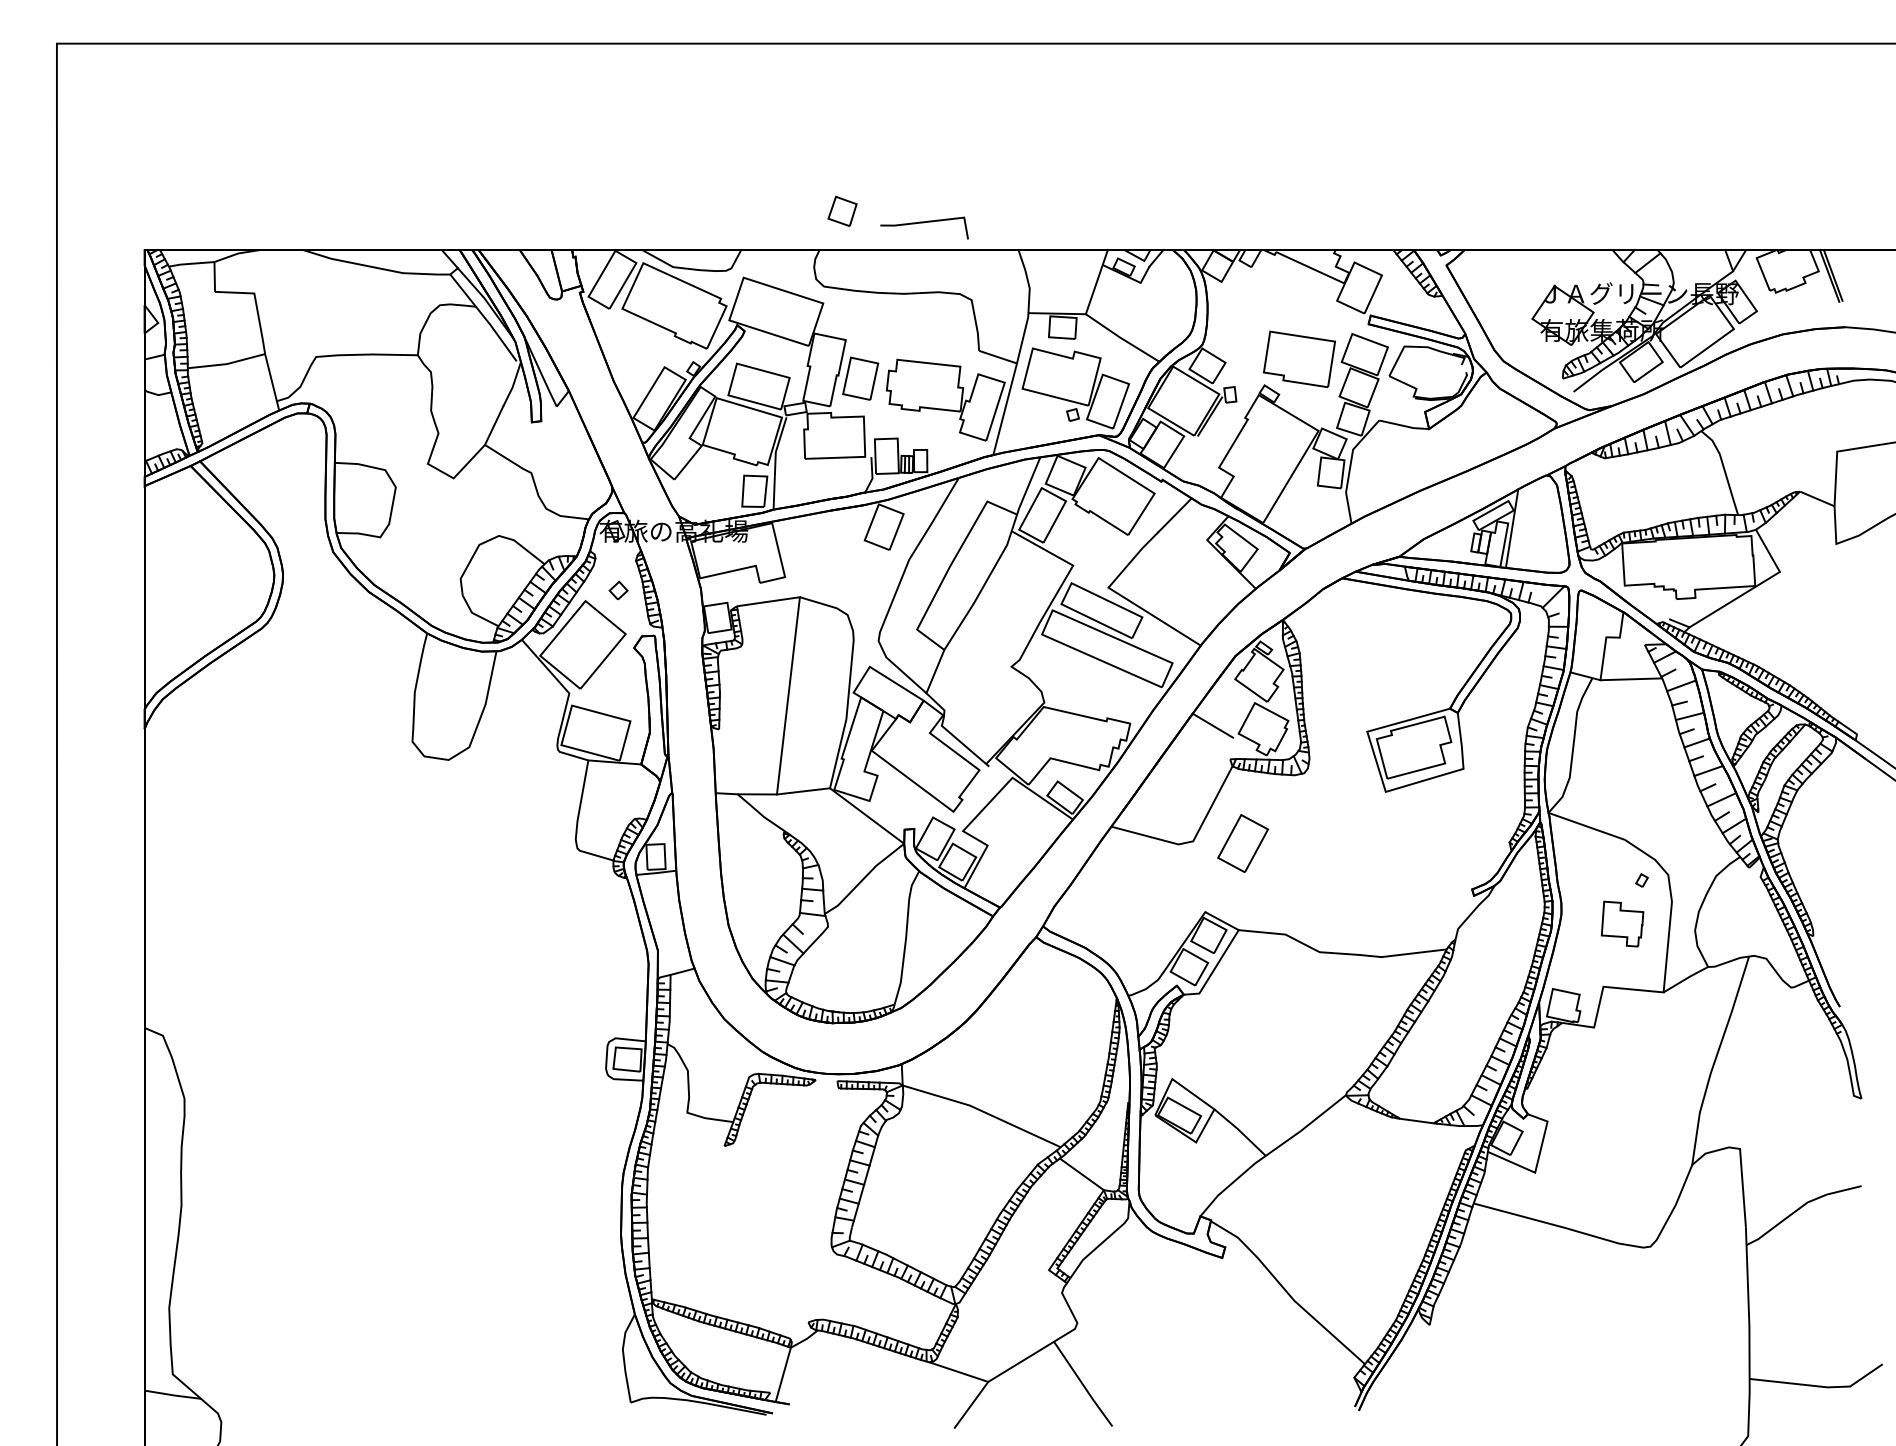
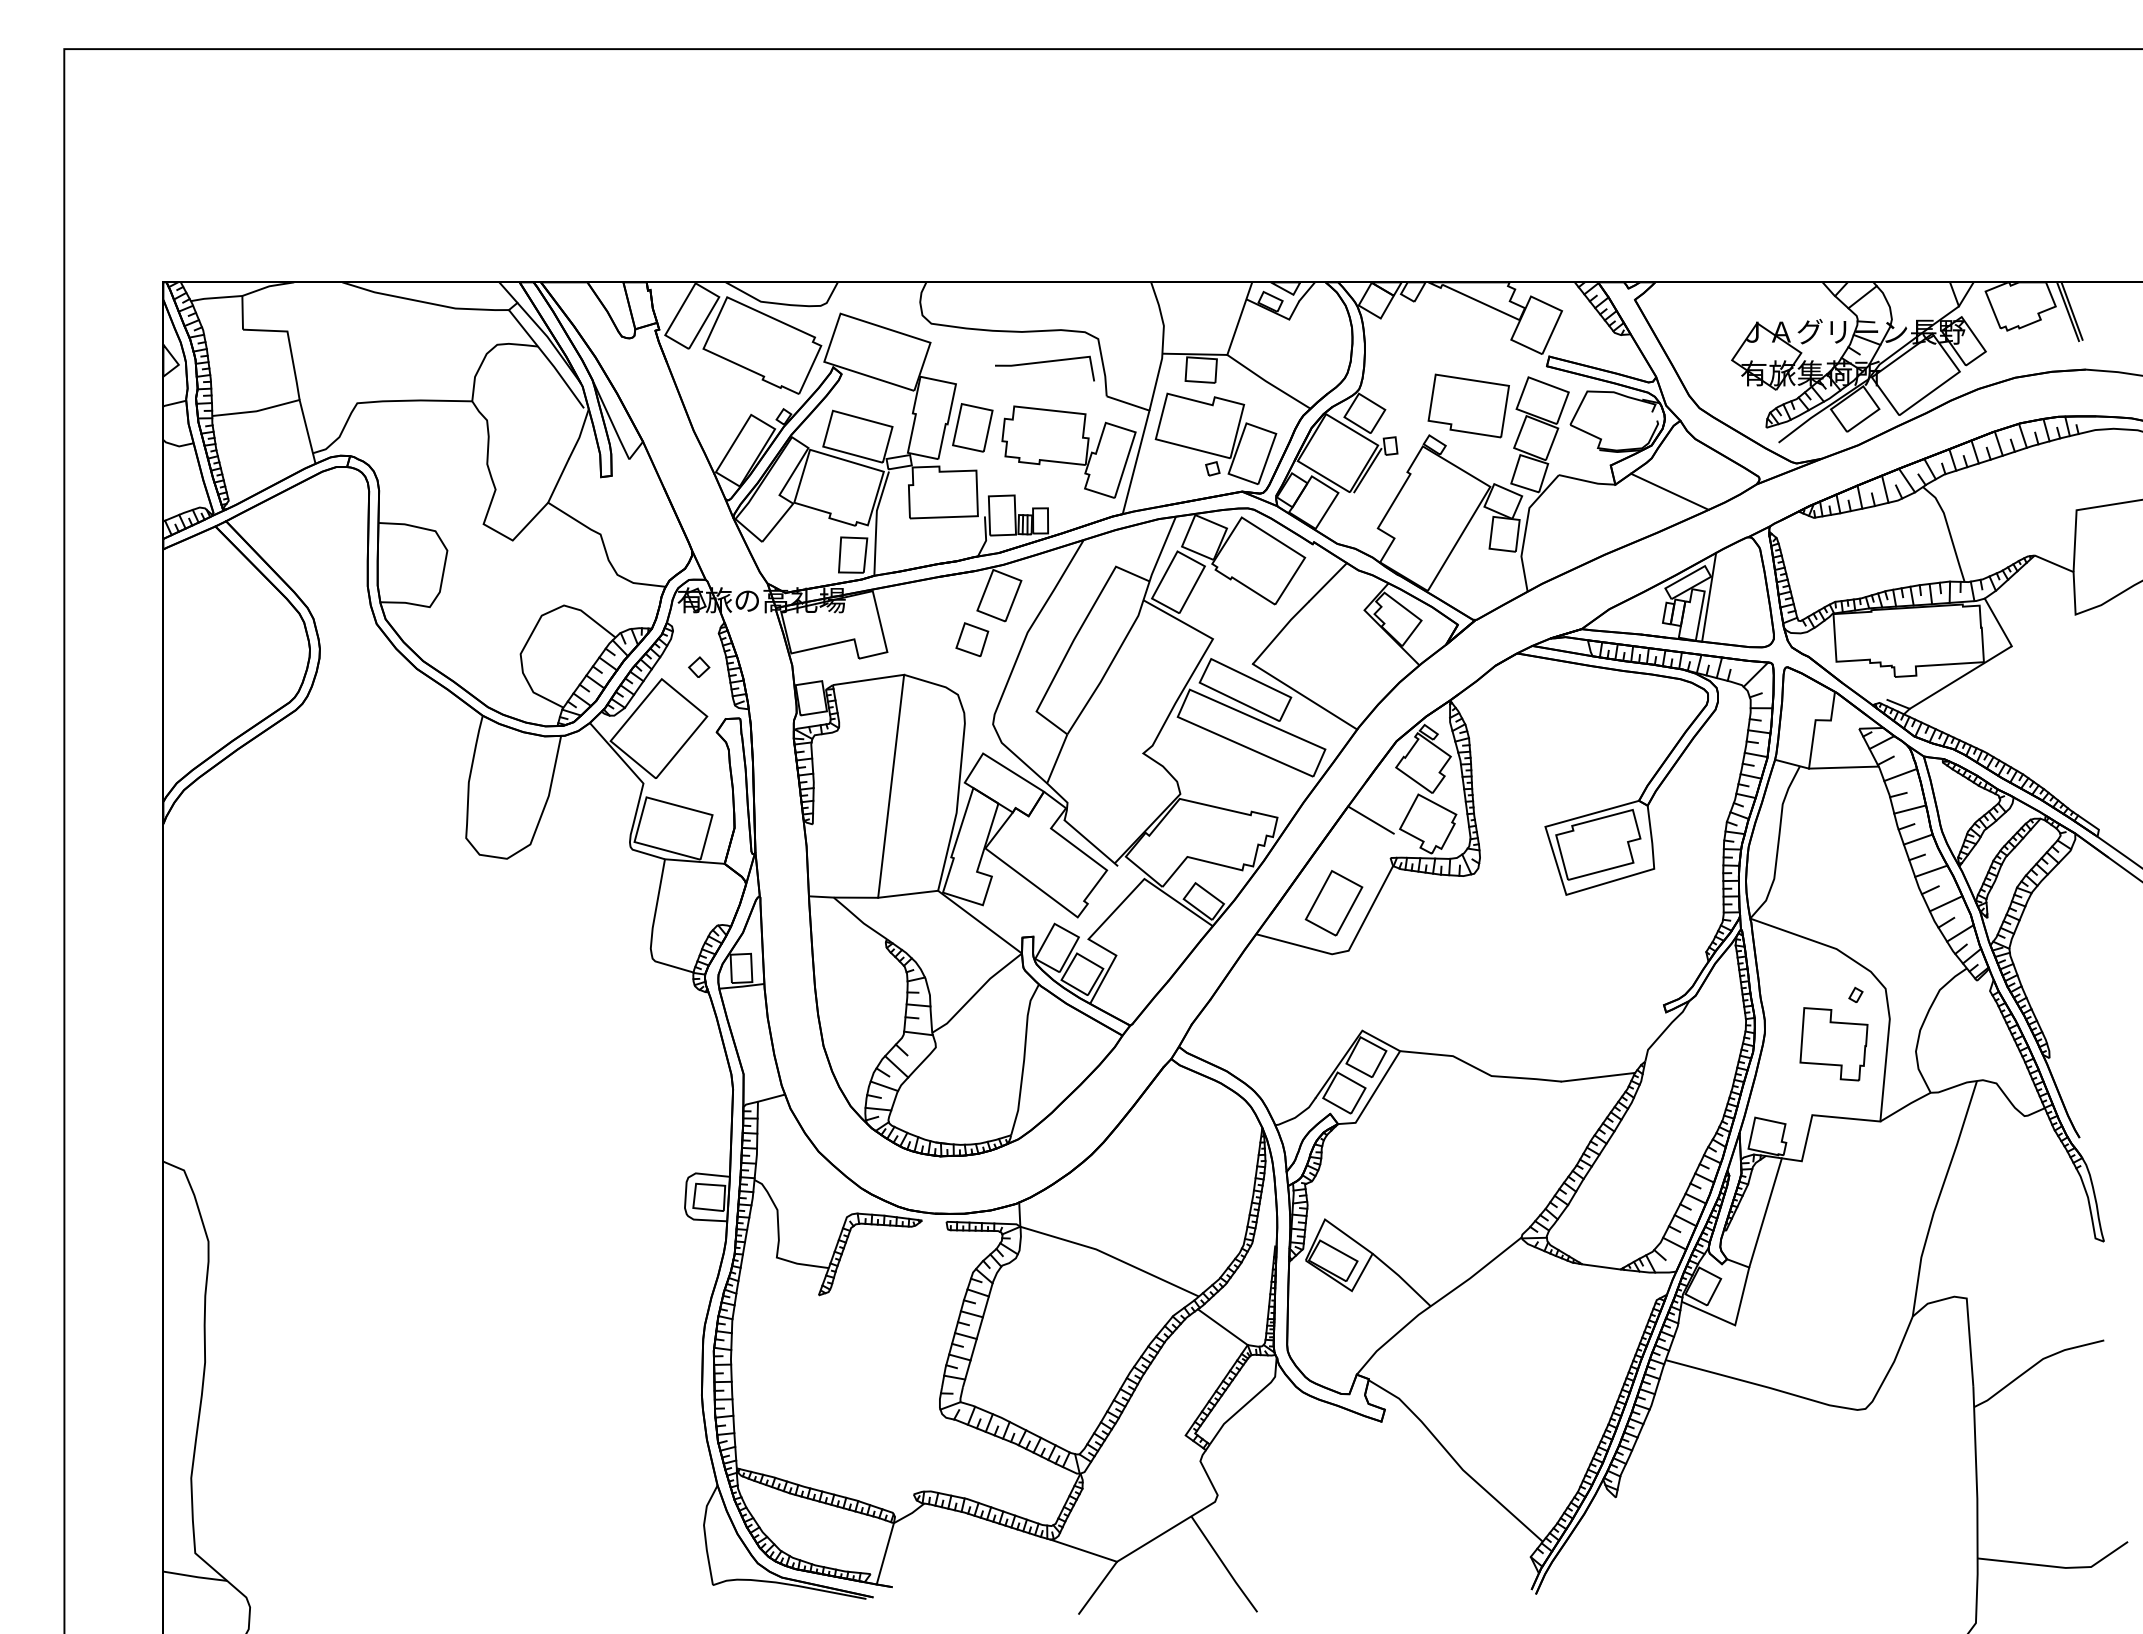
part: (842, 211) -> (972, 639), moved
line: (922, 223) -> (1042, 363), moved
line: (1477, 435) -> (1669, 491), added
part: (1242, 843) -> (1333, 903), moved
part: (1622, 924) -> (1833, 1044), size x1.43
line: (1561, 1072) -> (1765, 1212), added

